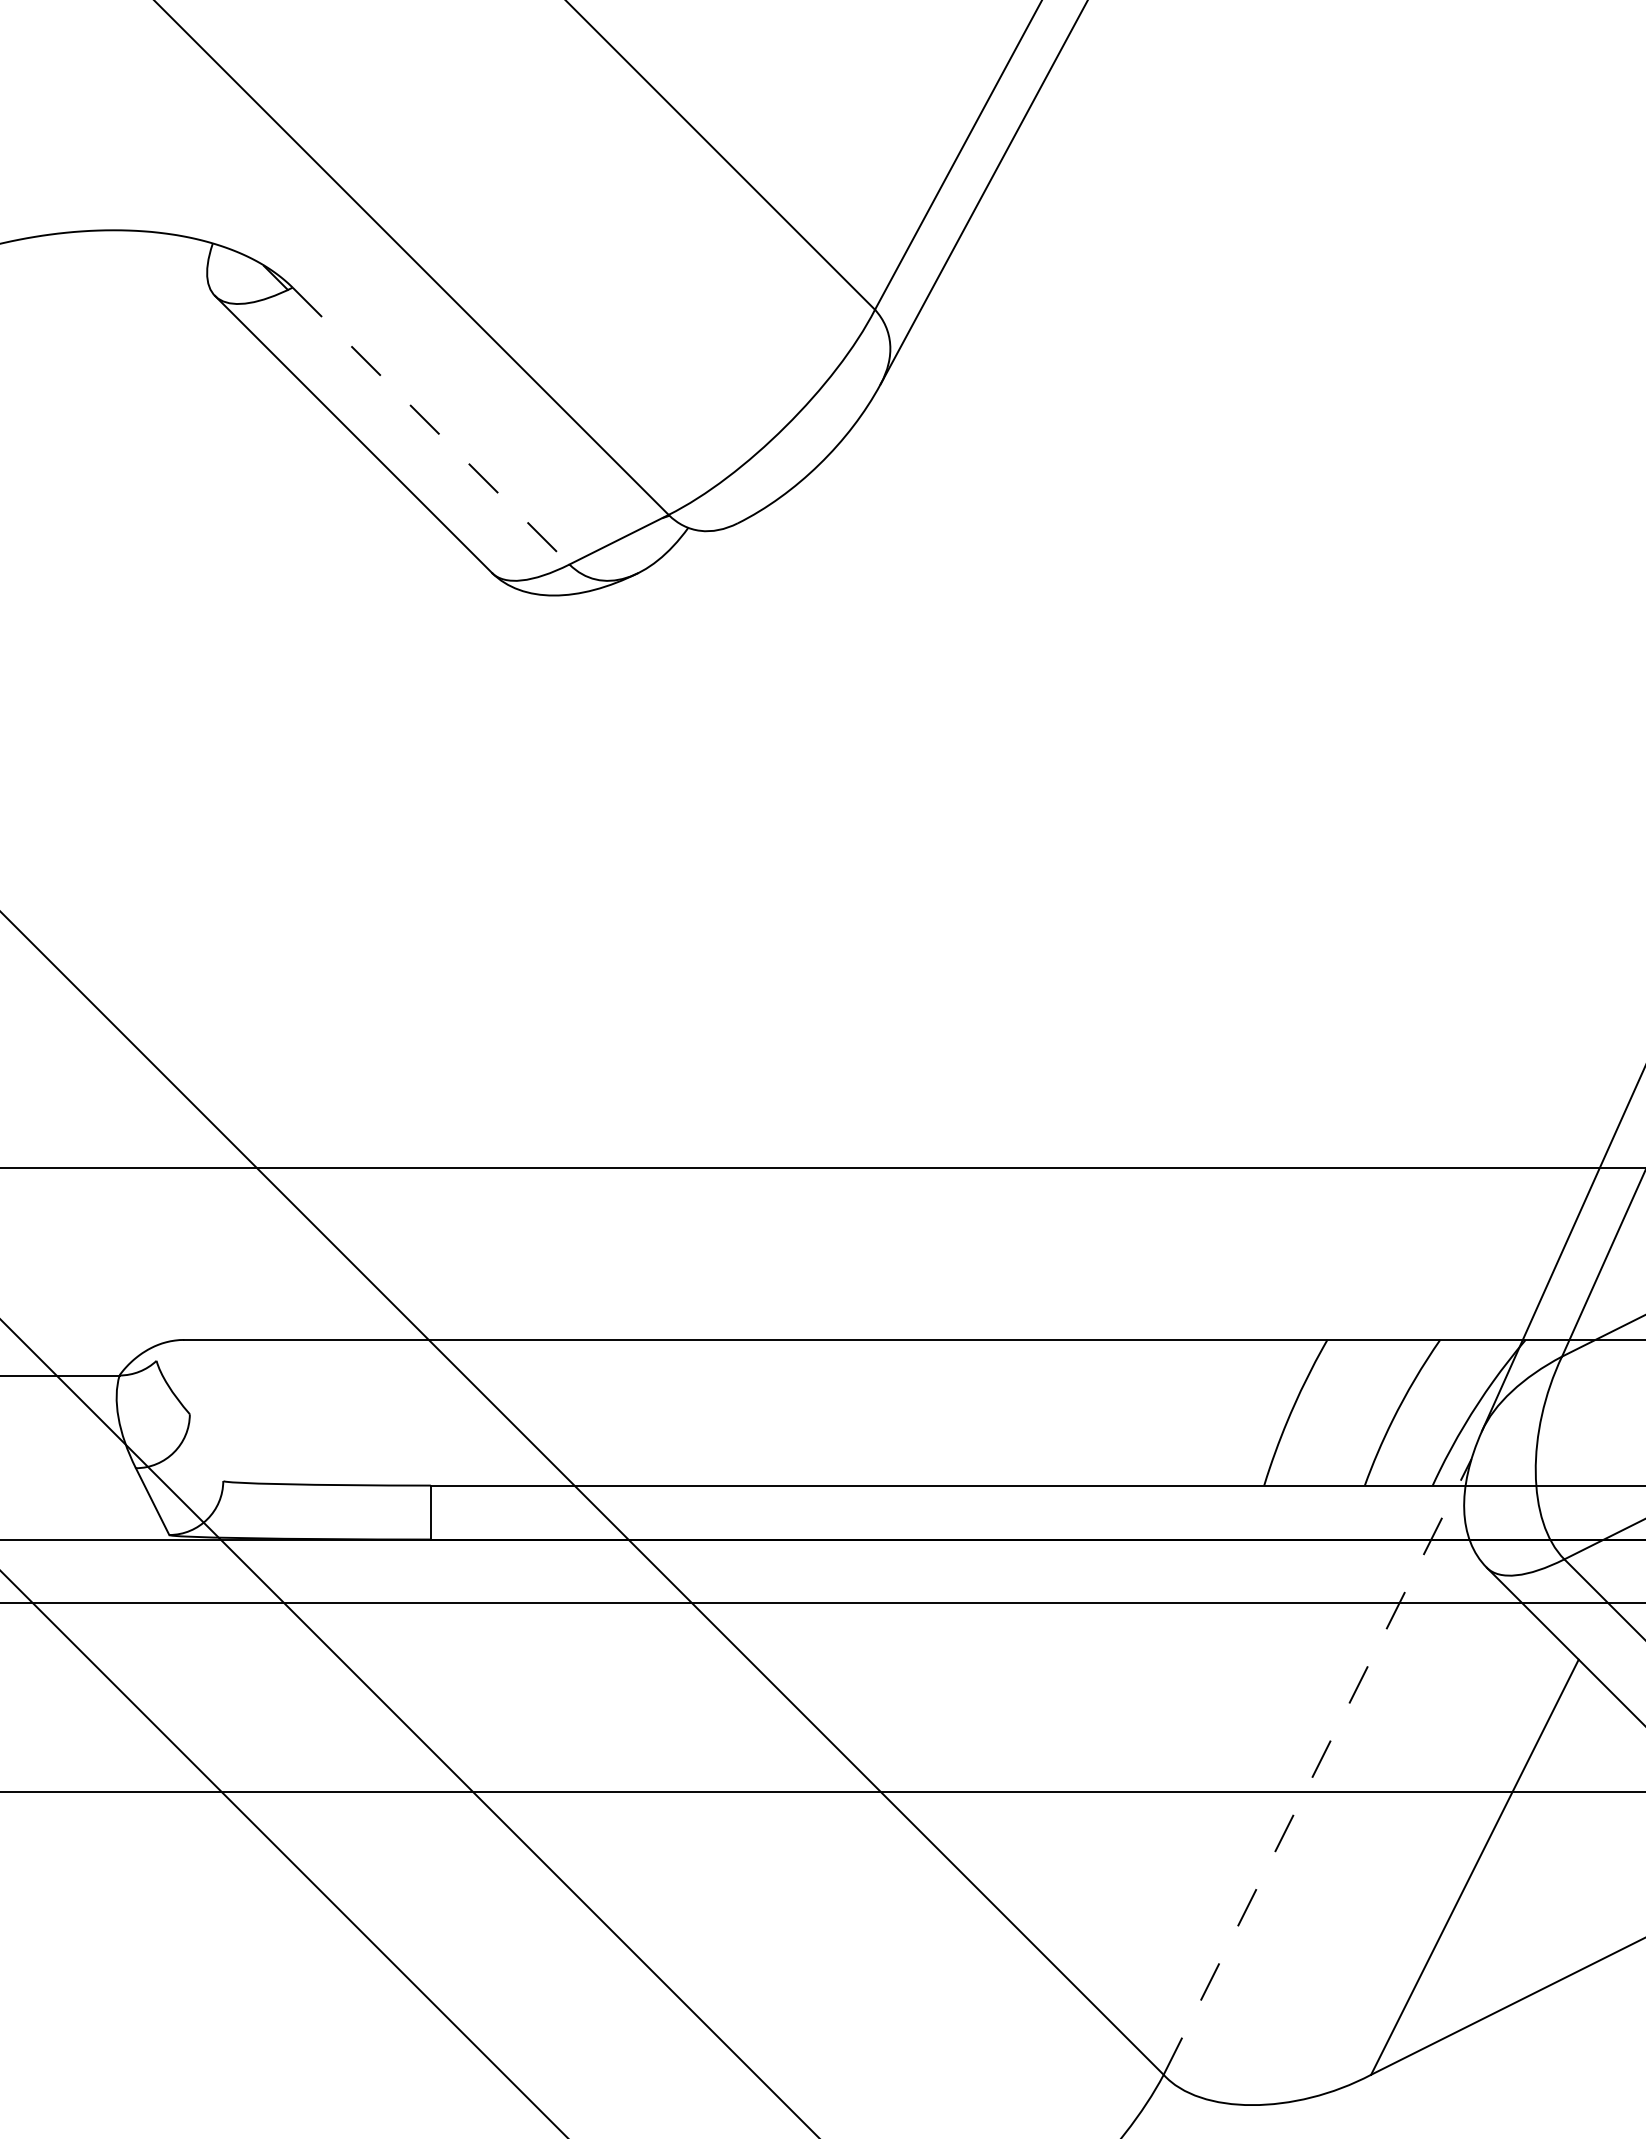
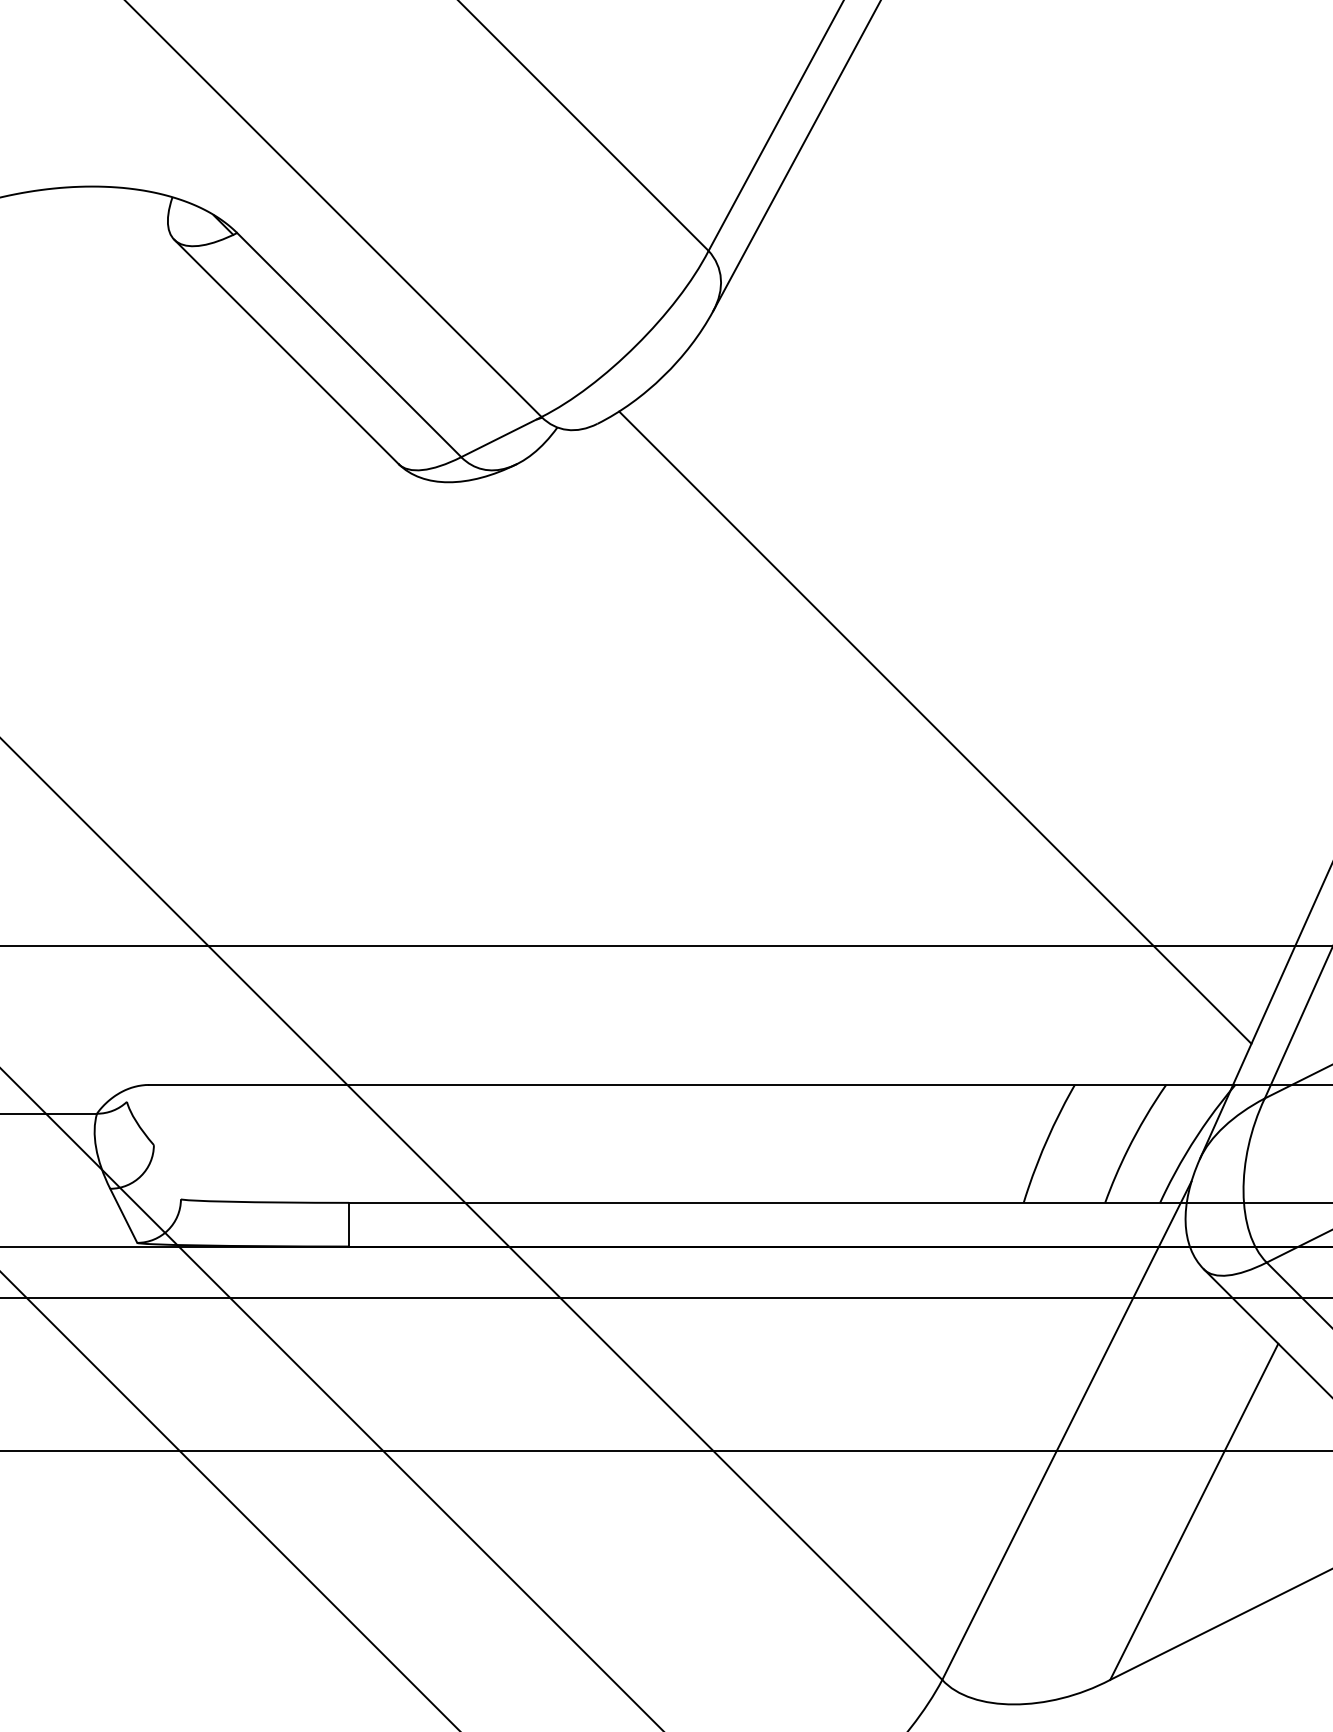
line: (431, 426) -> (349, 345), dashed -> solid
line: (1154, 898) -> (934, 727), added
line: (1317, 1766) -> (1066, 1430), dashed -> solid

